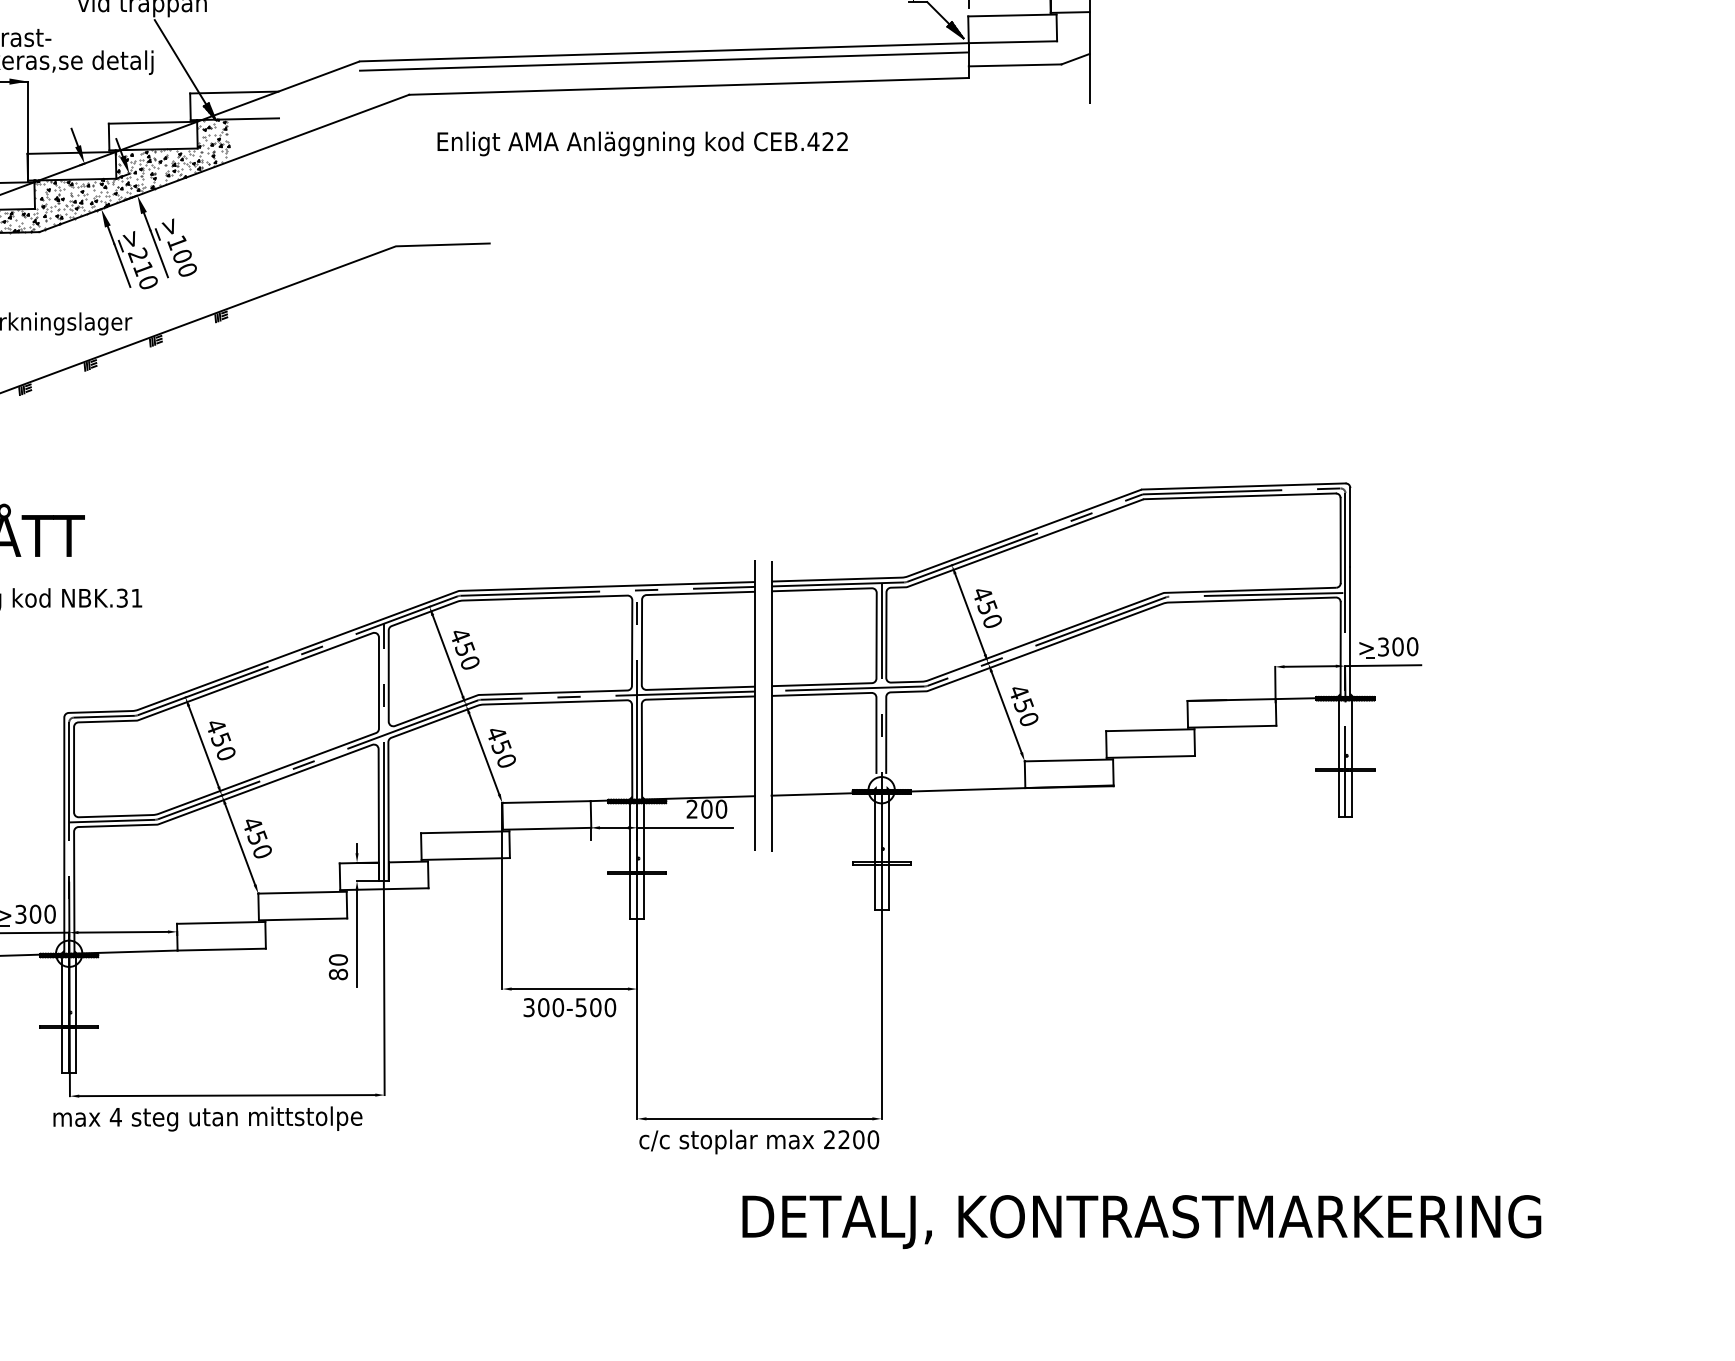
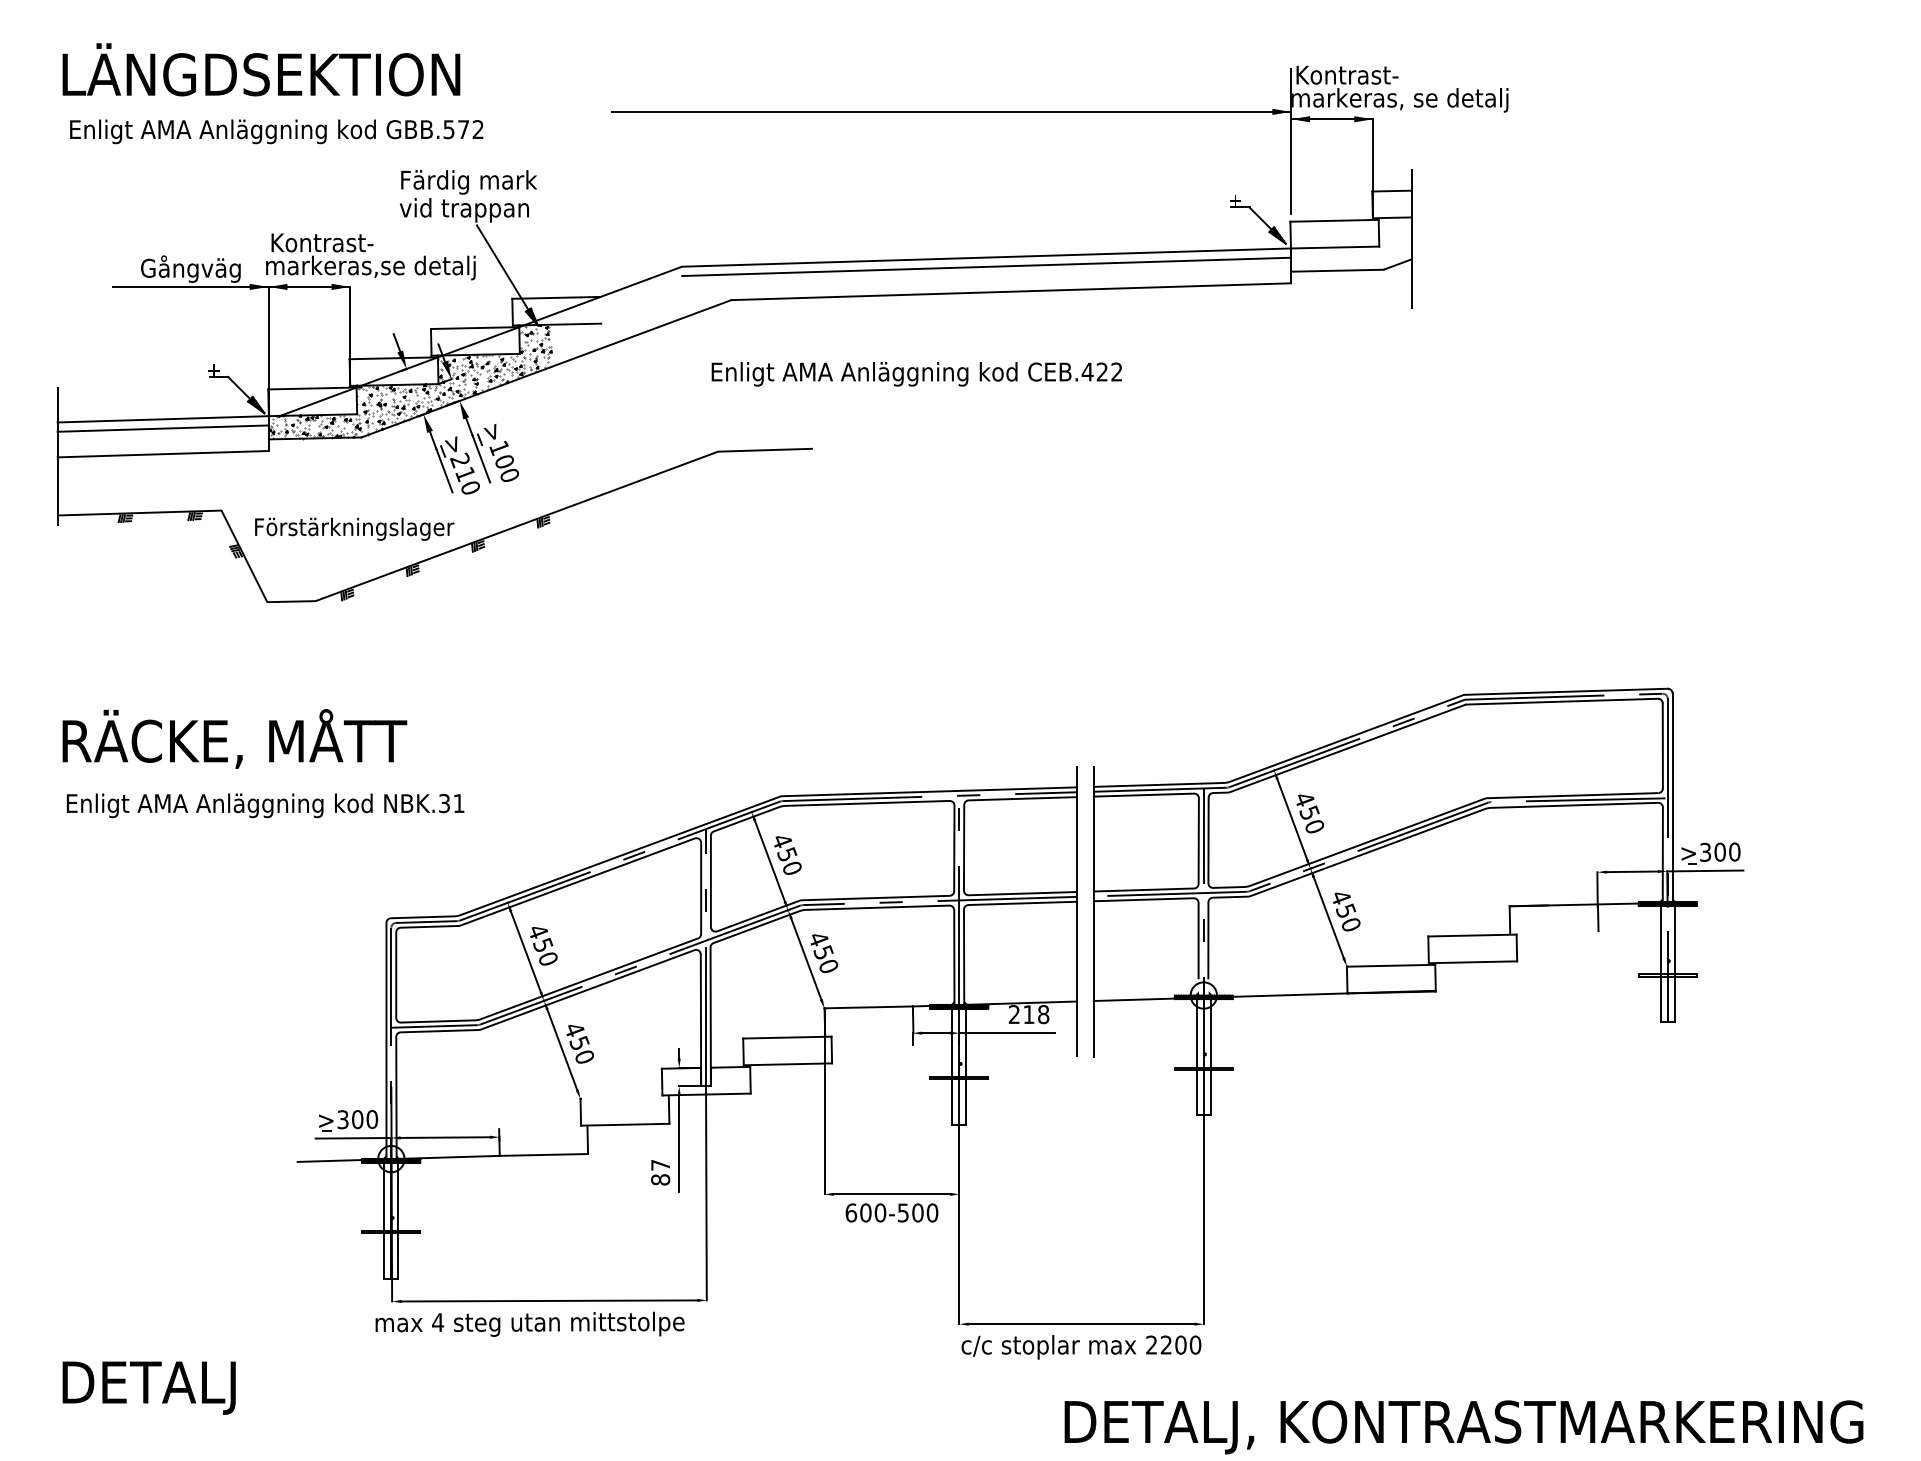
text: (642, 144) -> (916, 374), moved
line: (1232, 726) -> (1554, 931), removed
text: (714, 809) -> (1036, 1014), 200 -> 218
line: (547, 829) -> (869, 1034), removed
line: (302, 892) -> (624, 1097), removed
line: (221, 923) -> (543, 1128), removed
text: (338, 959) -> (660, 1164), 80 -> 87
text: (529, 1007) -> (851, 1212), 300-500 -> 600-500

